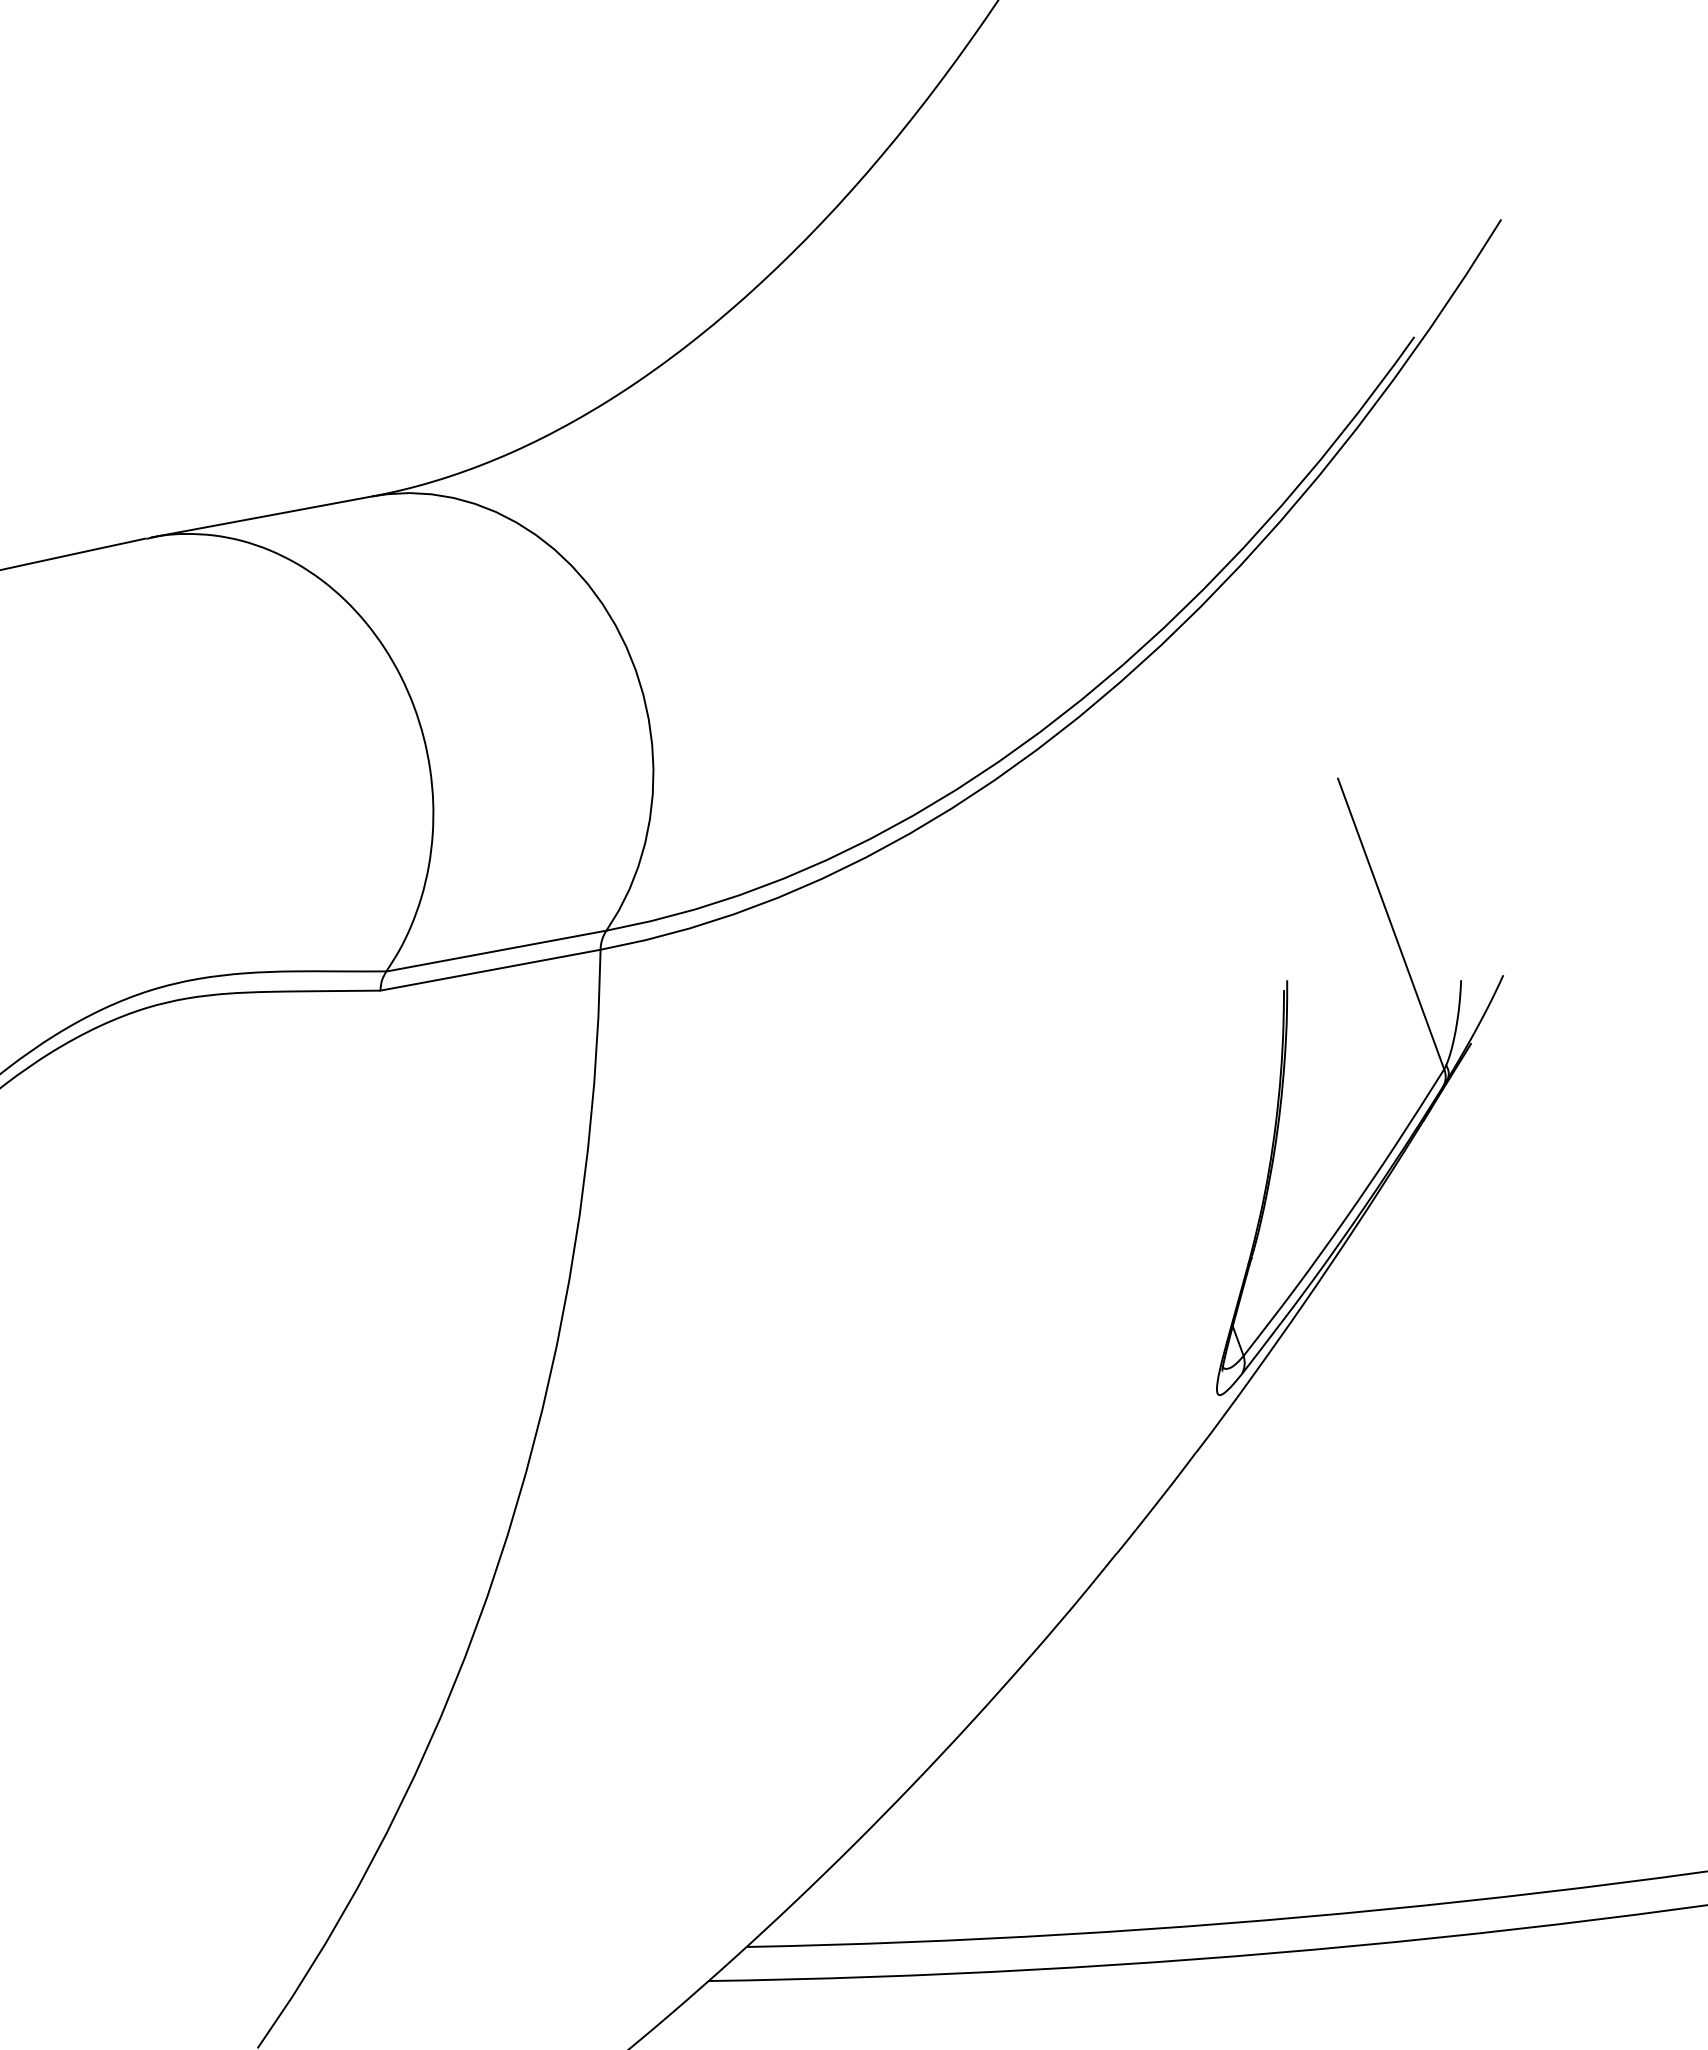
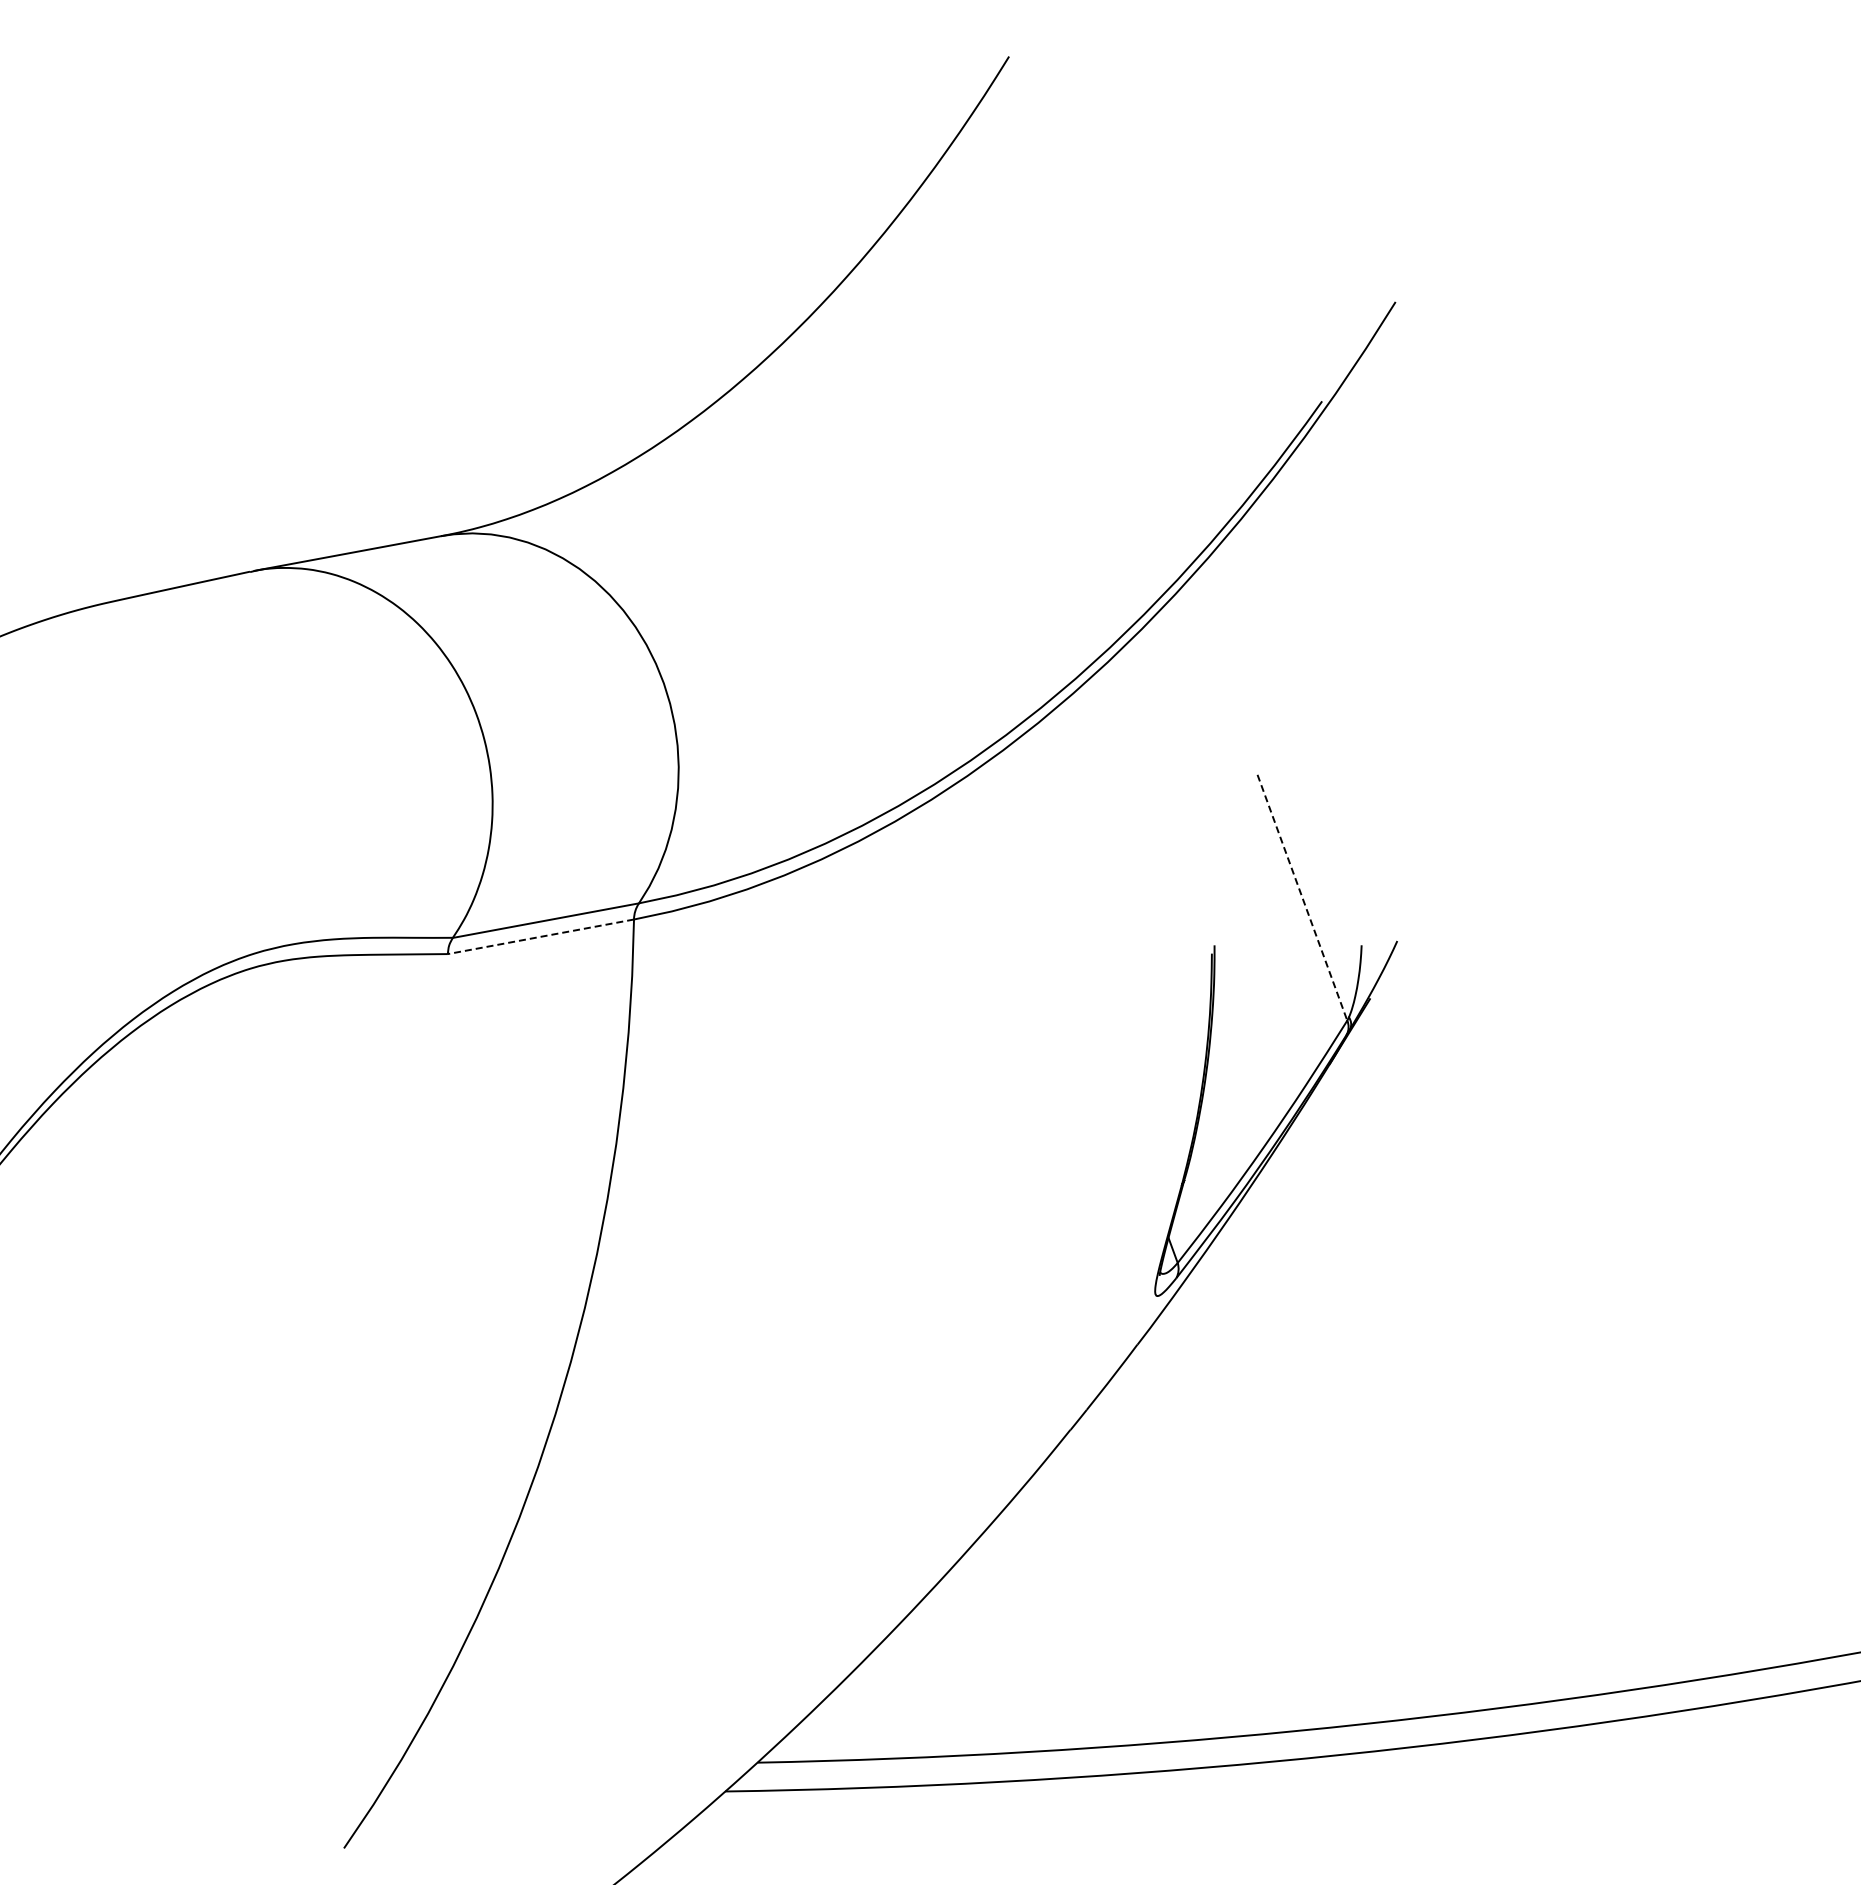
line: (1391, 923) -> (1302, 897), solid -> dashed
line: (489, 969) -> (540, 936), solid -> dashed

